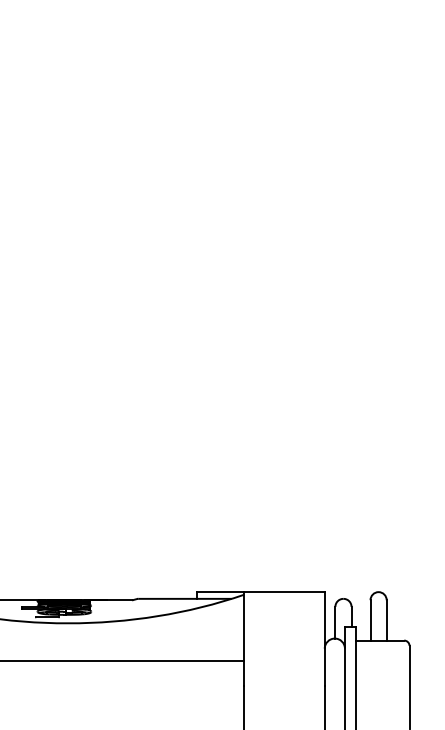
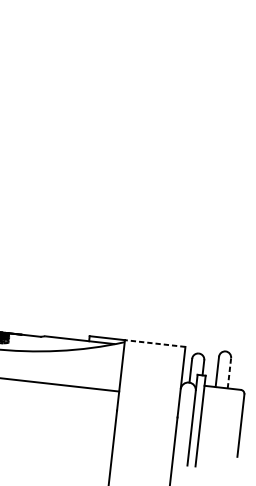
line: (283, 592) -> (154, 343), solid -> dashed
line: (386, 619) -> (229, 372), solid -> dashed

